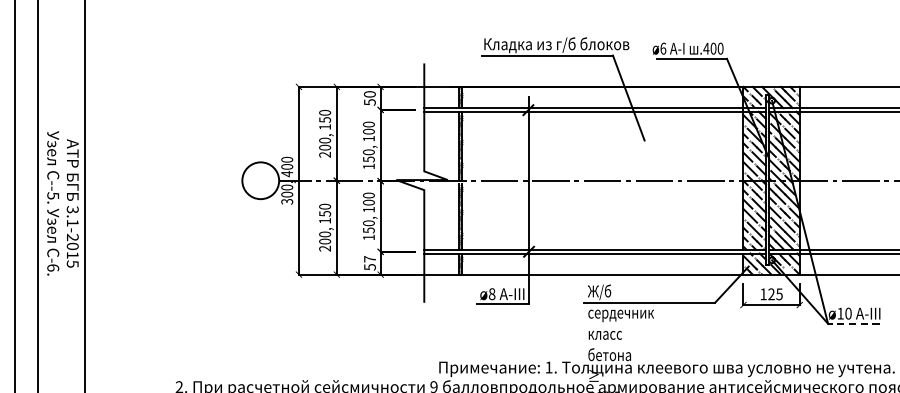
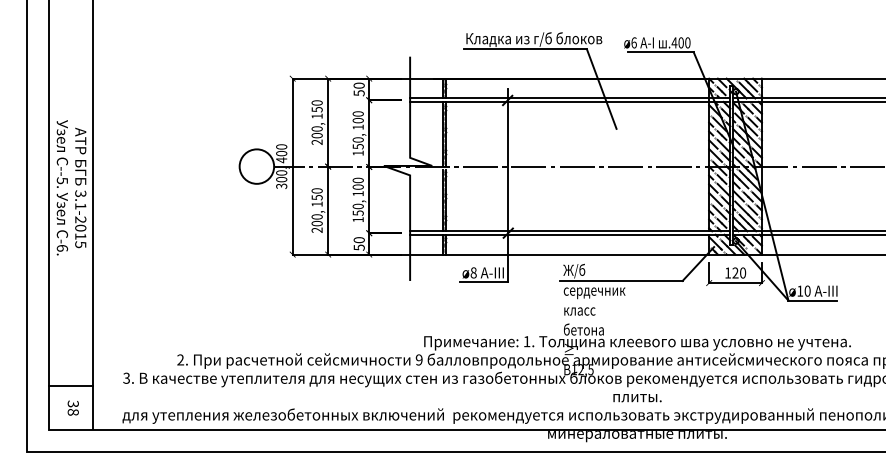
text: (369, 259) -> (358, 240), 57 -> 50
text: (778, 293) -> (742, 272), 125 -> 120
line: (853, 323) -> (812, 300), dashed -> solid

